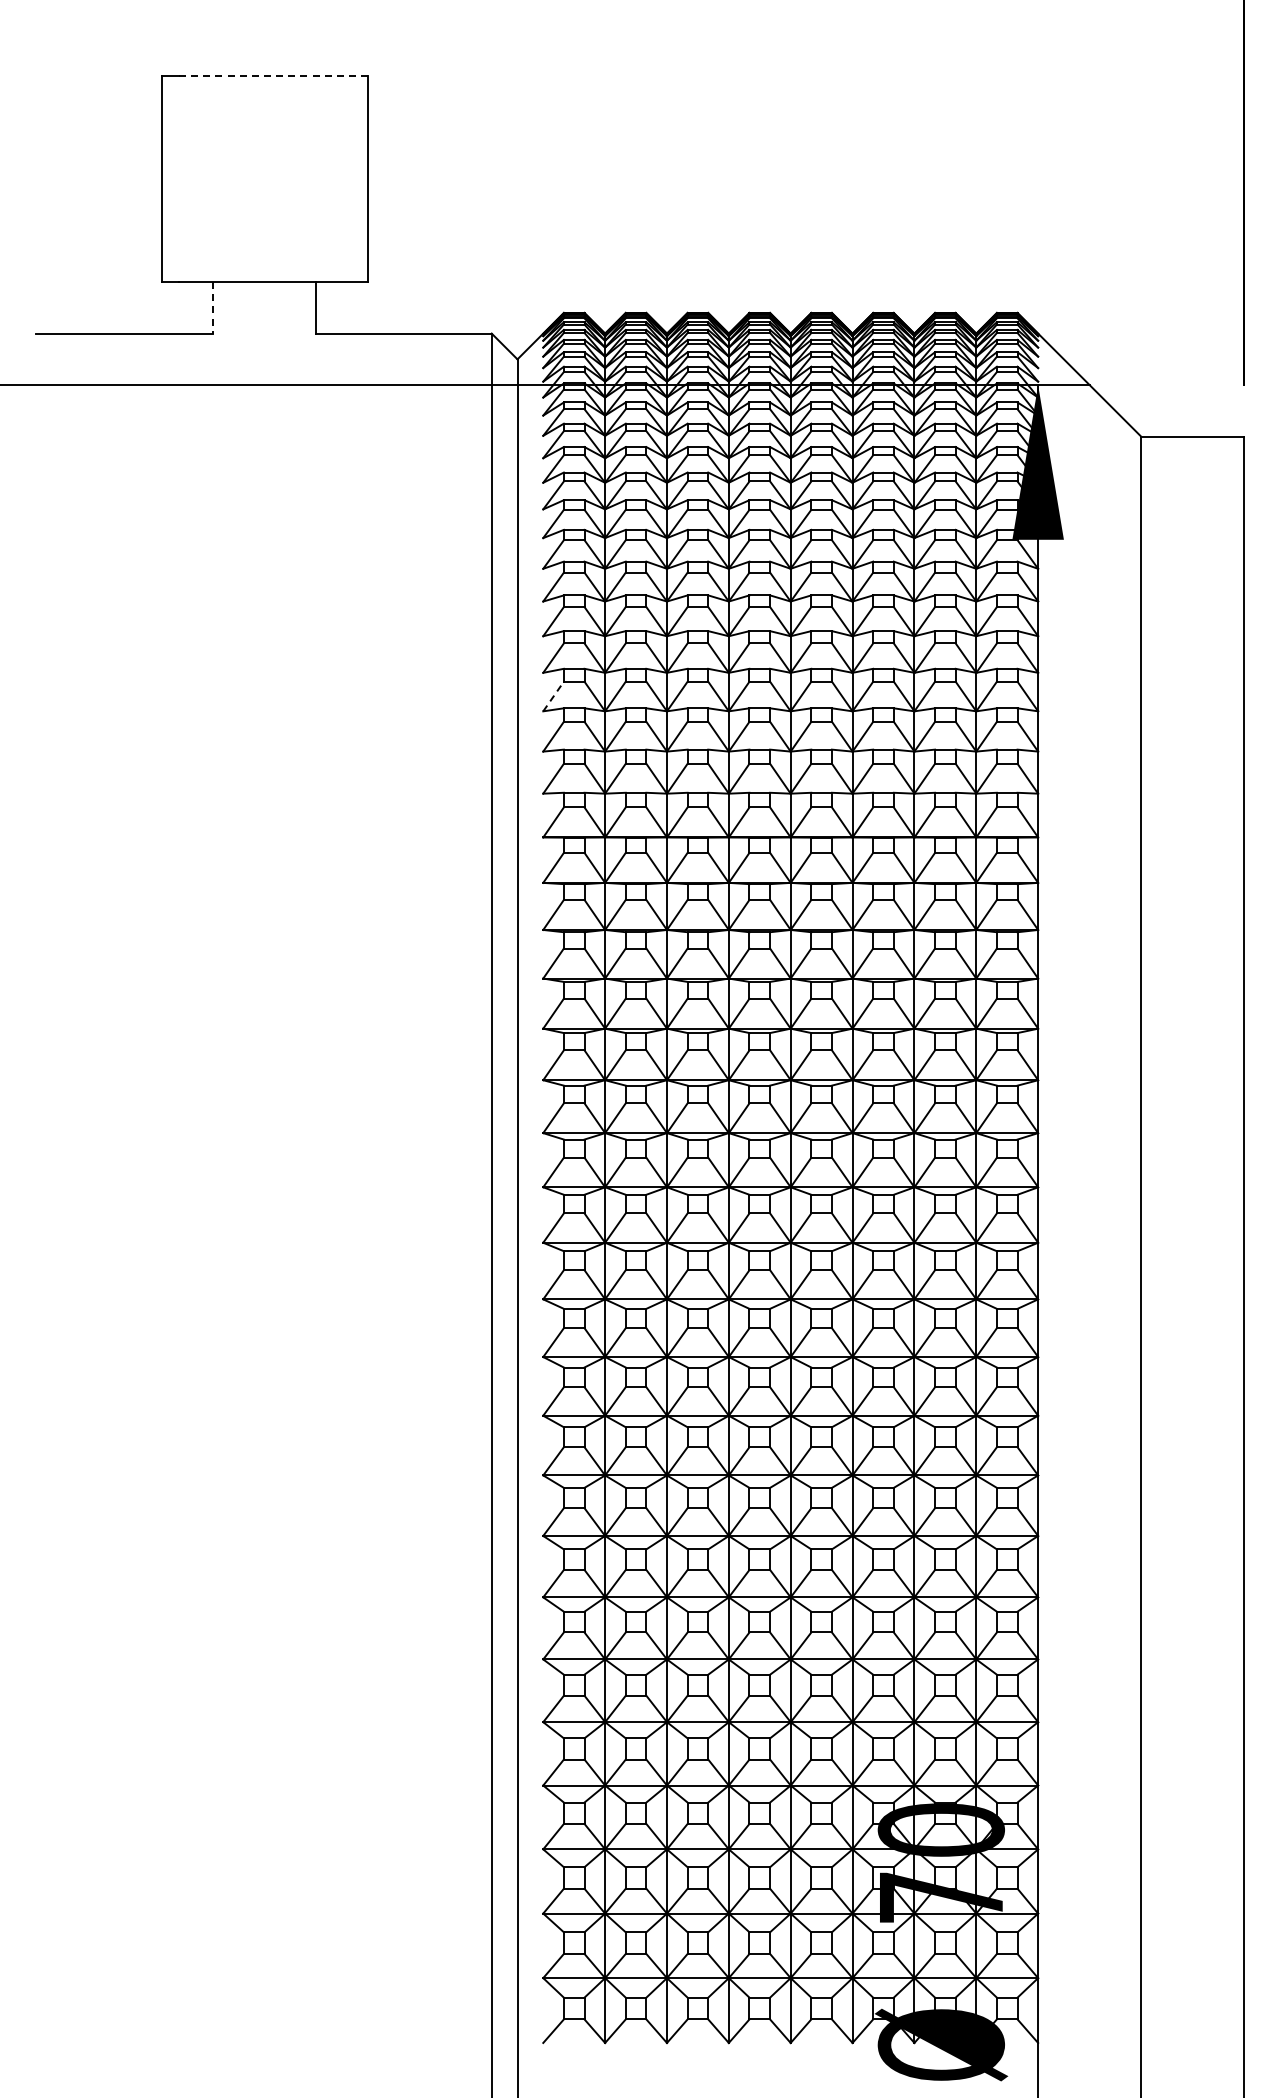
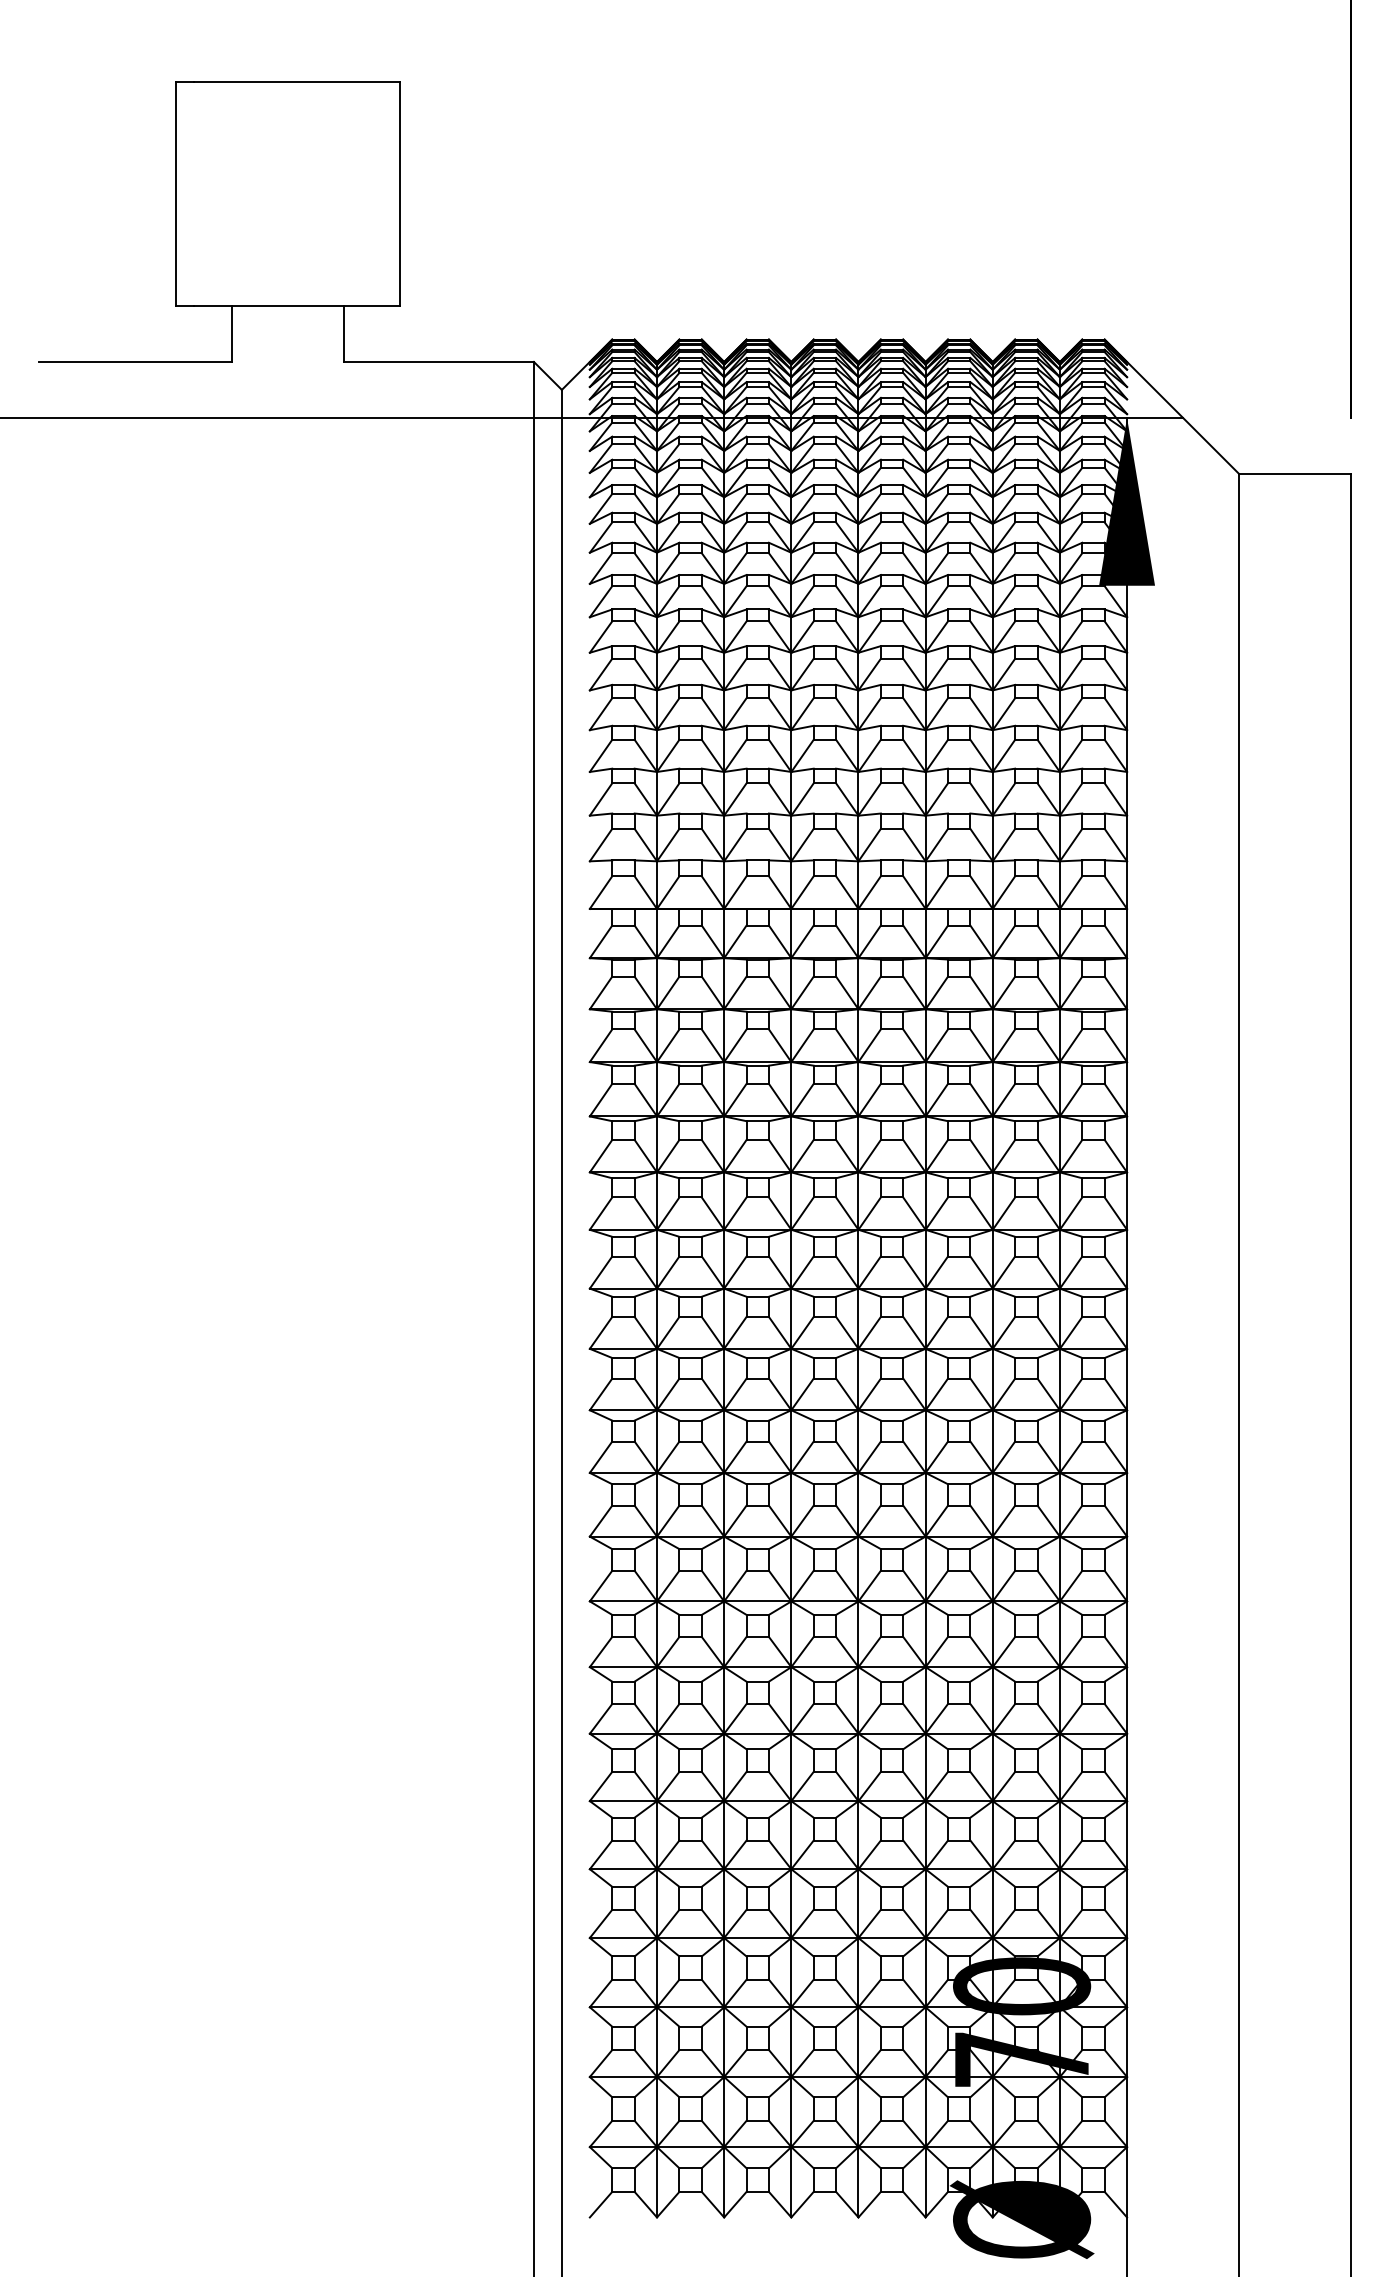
line: (273, 75) -> (297, 81), dashed -> solid
line: (213, 307) -> (231, 333), dashed -> solid
line: (553, 696) -> (600, 755), dashed -> solid

